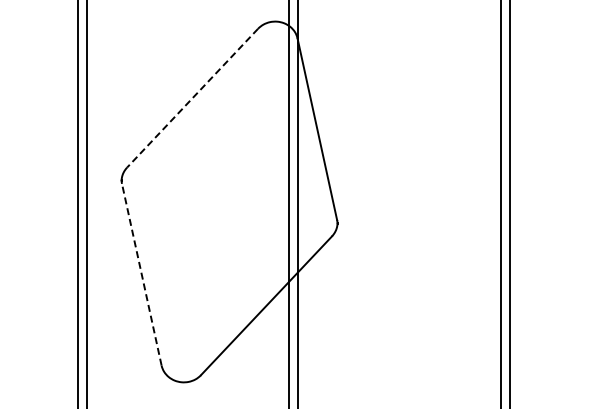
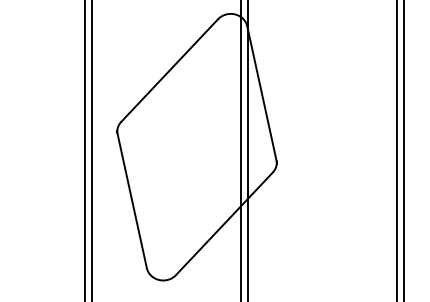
line: (192, 98) -> (169, 70), dashed -> solid
line: (141, 274) -> (131, 200), dashed -> solid

